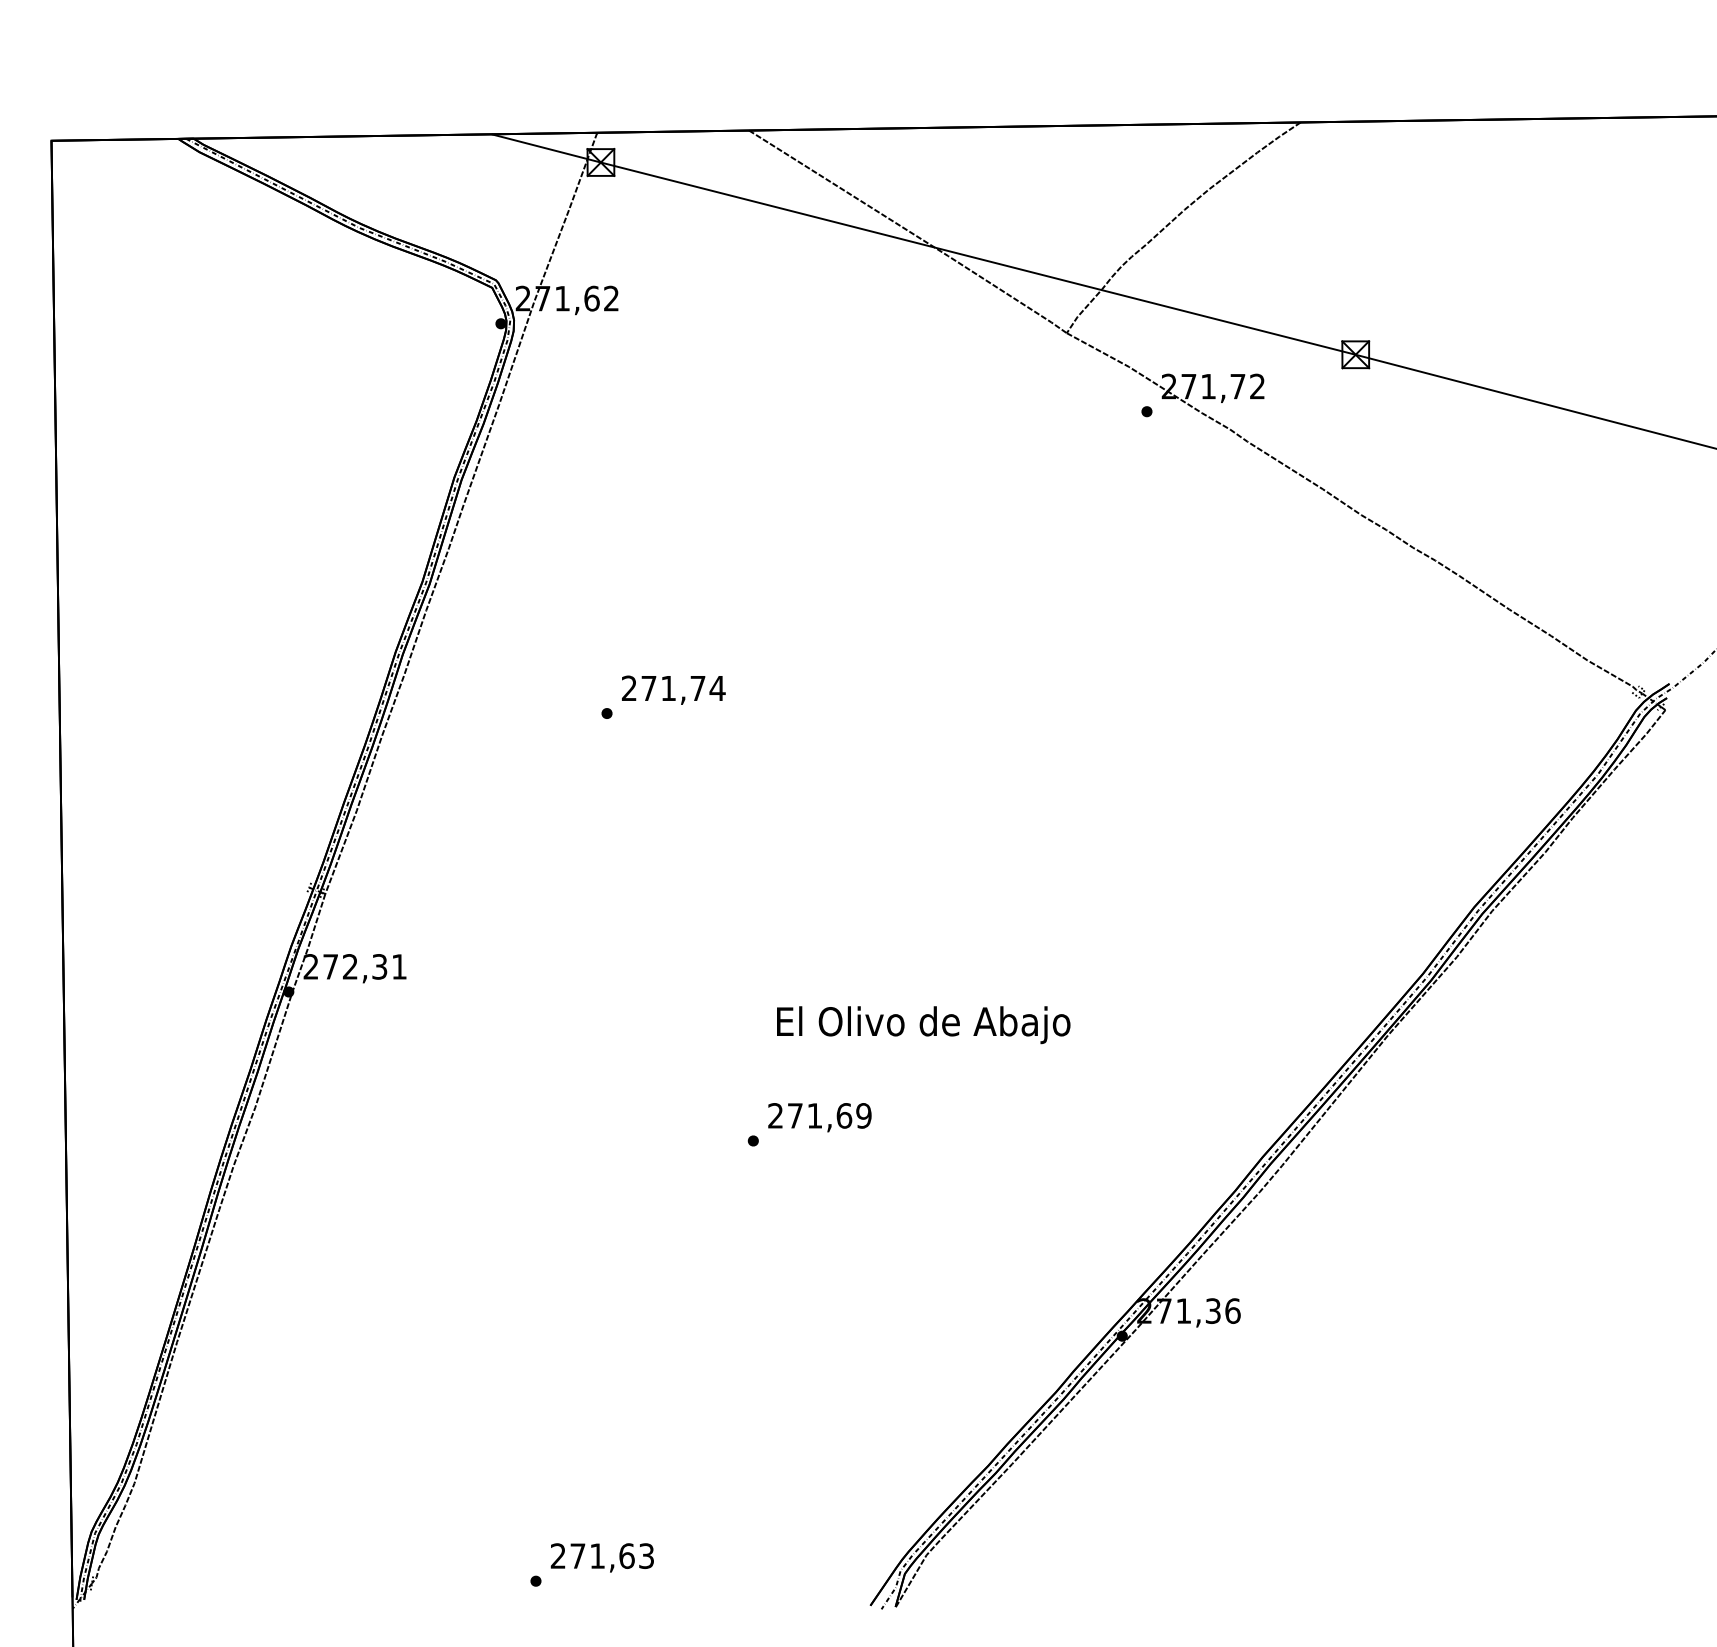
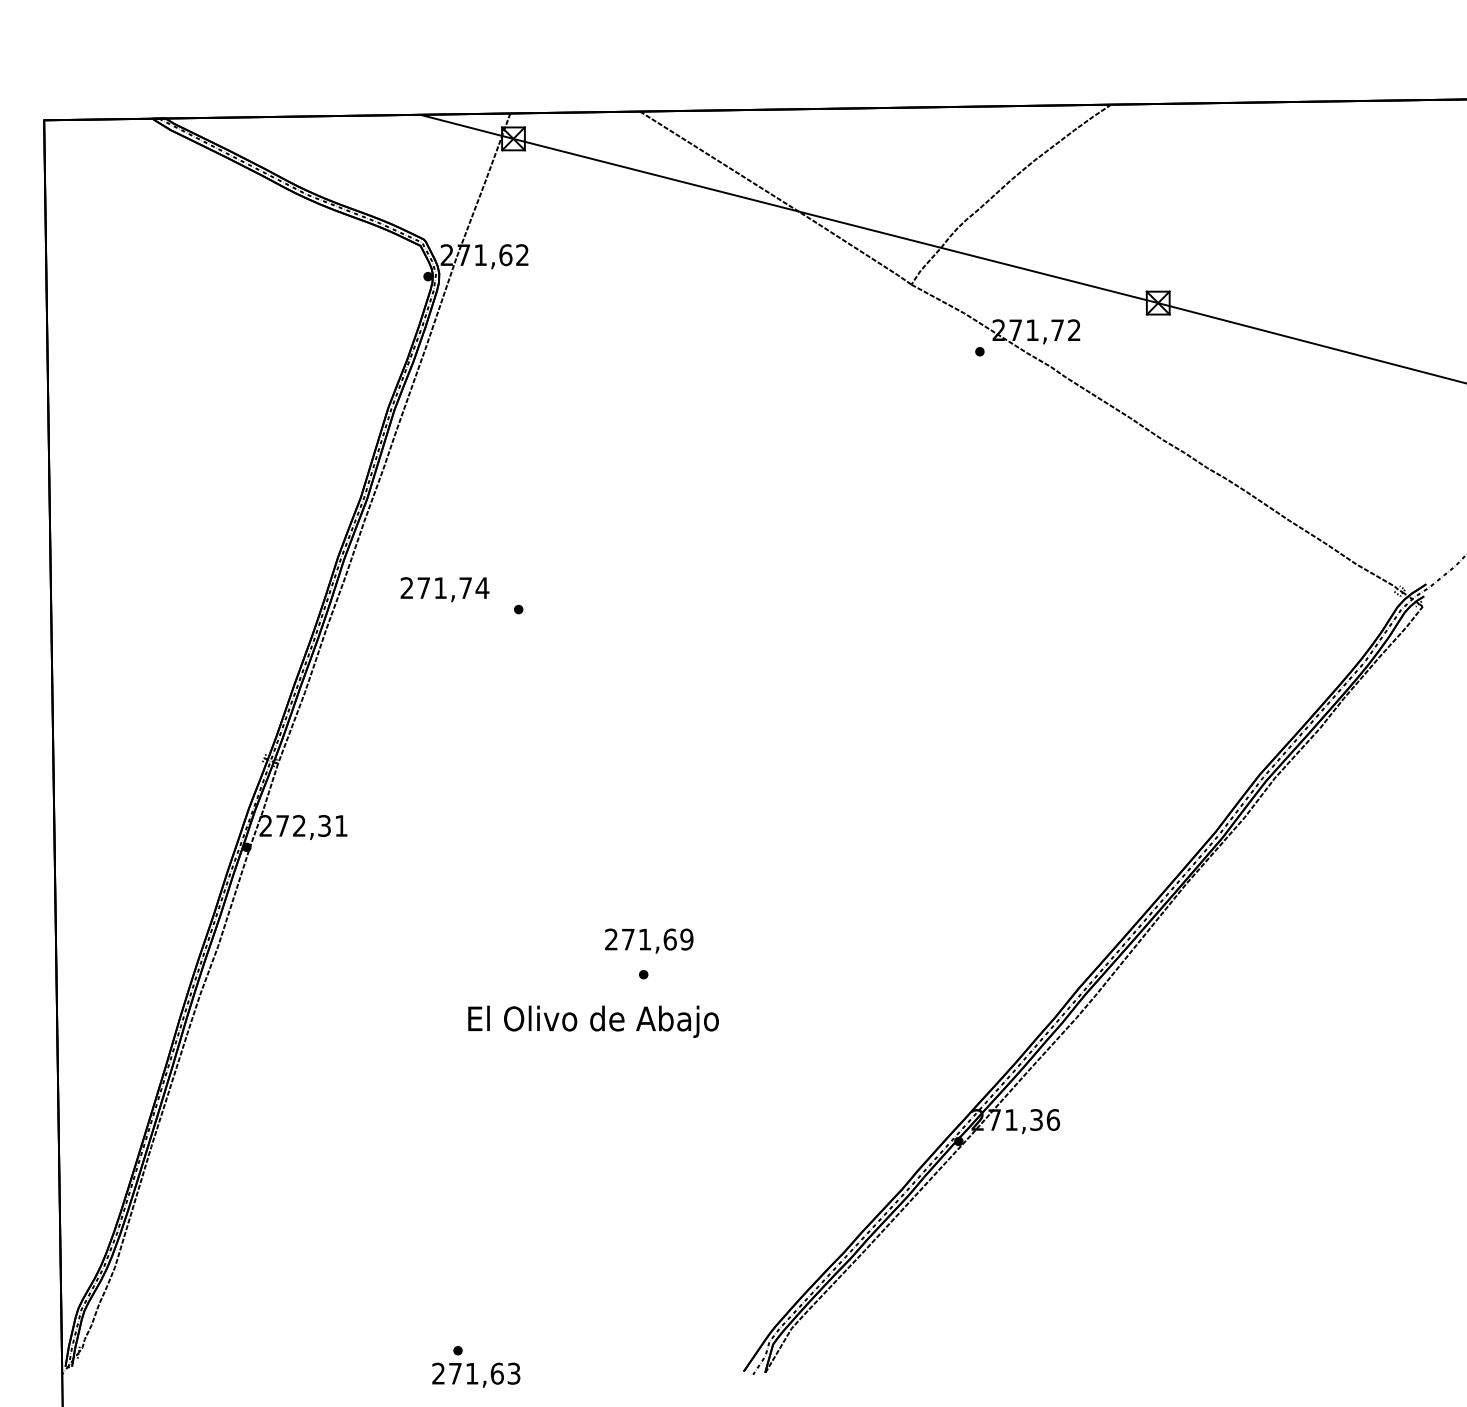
text: (673, 689) -> (444, 589), moved
text: (923, 1025) -> (593, 1022), moved
text: (819, 1117) -> (648, 940), moved
text: (601, 1557) -> (475, 1374), moved

